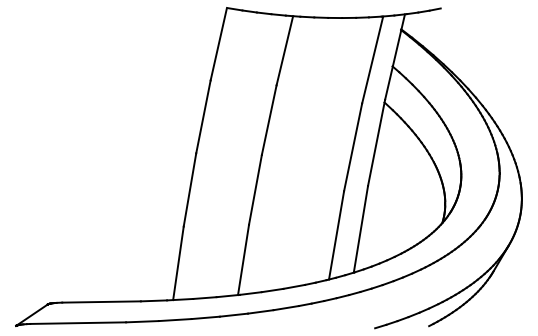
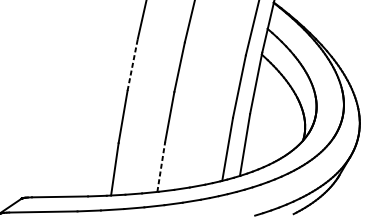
line: (203, 116) -> (132, 64), solid -> dashed
line: (243, 259) -> (161, 166), solid -> dashed

